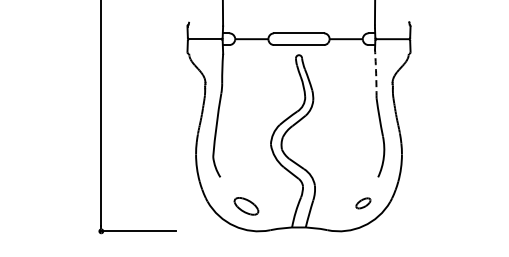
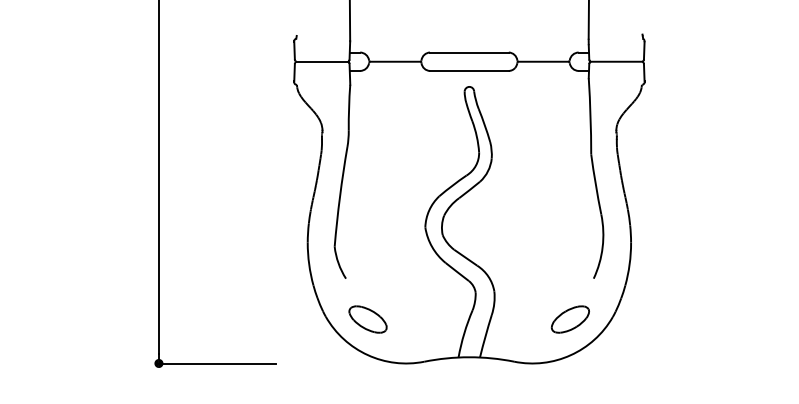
arc: (376, 73) -> (591, 115), dashed -> solid
part: (363, 203) -> (570, 319), size x1.67
part: (246, 206) -> (368, 319), moved

